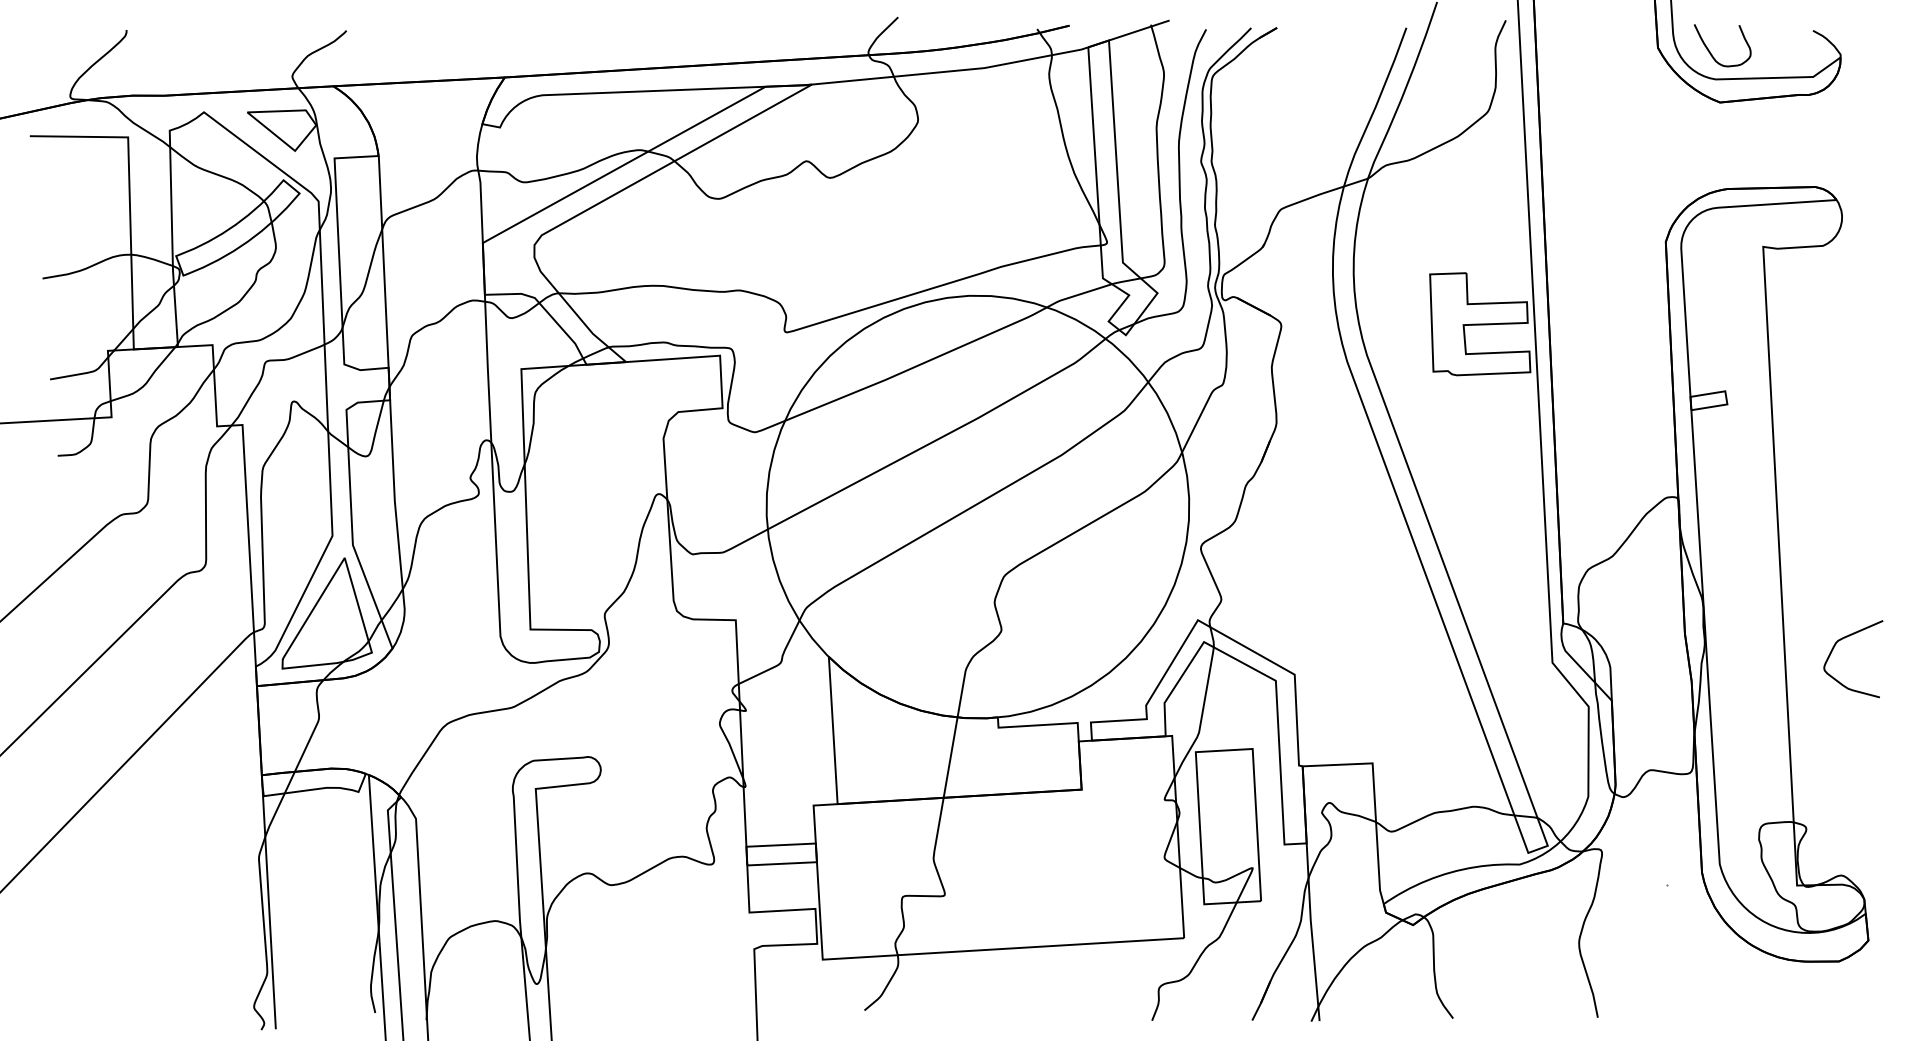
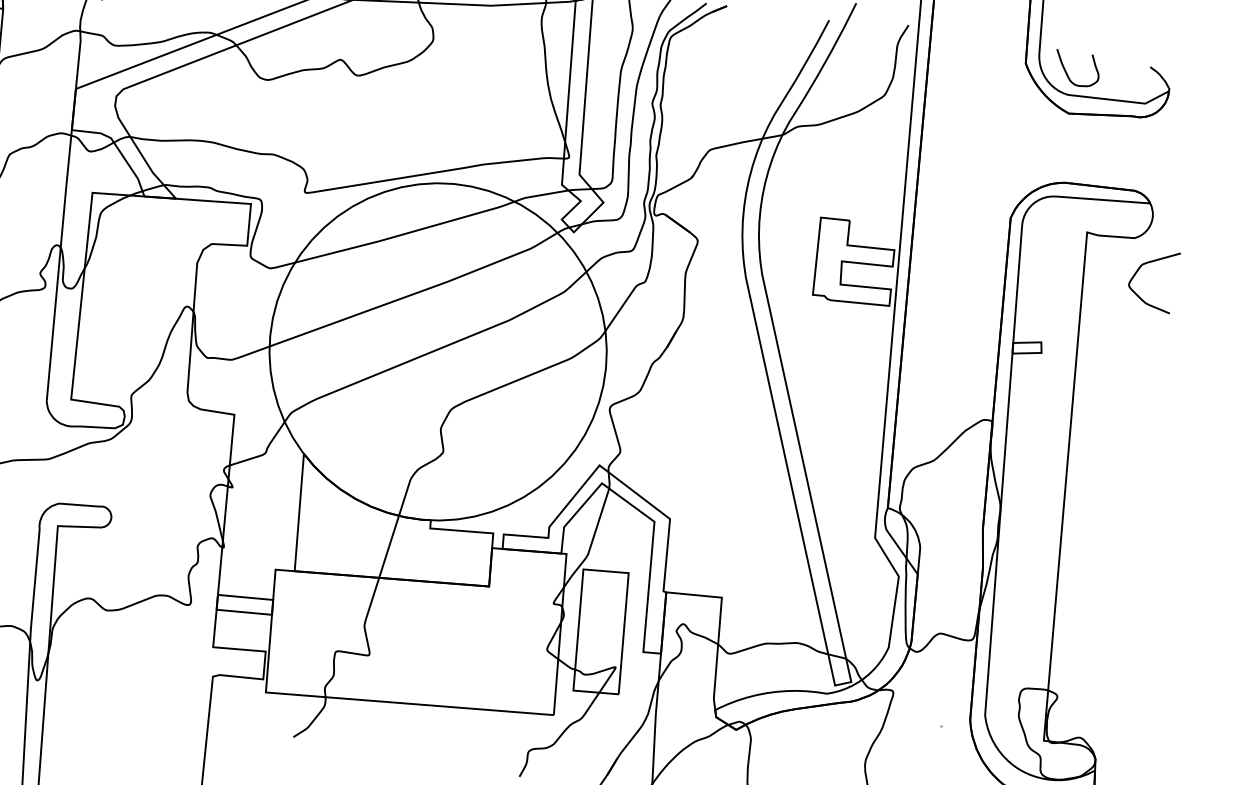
curve: (1835, 646) -> (1140, 268), moved

